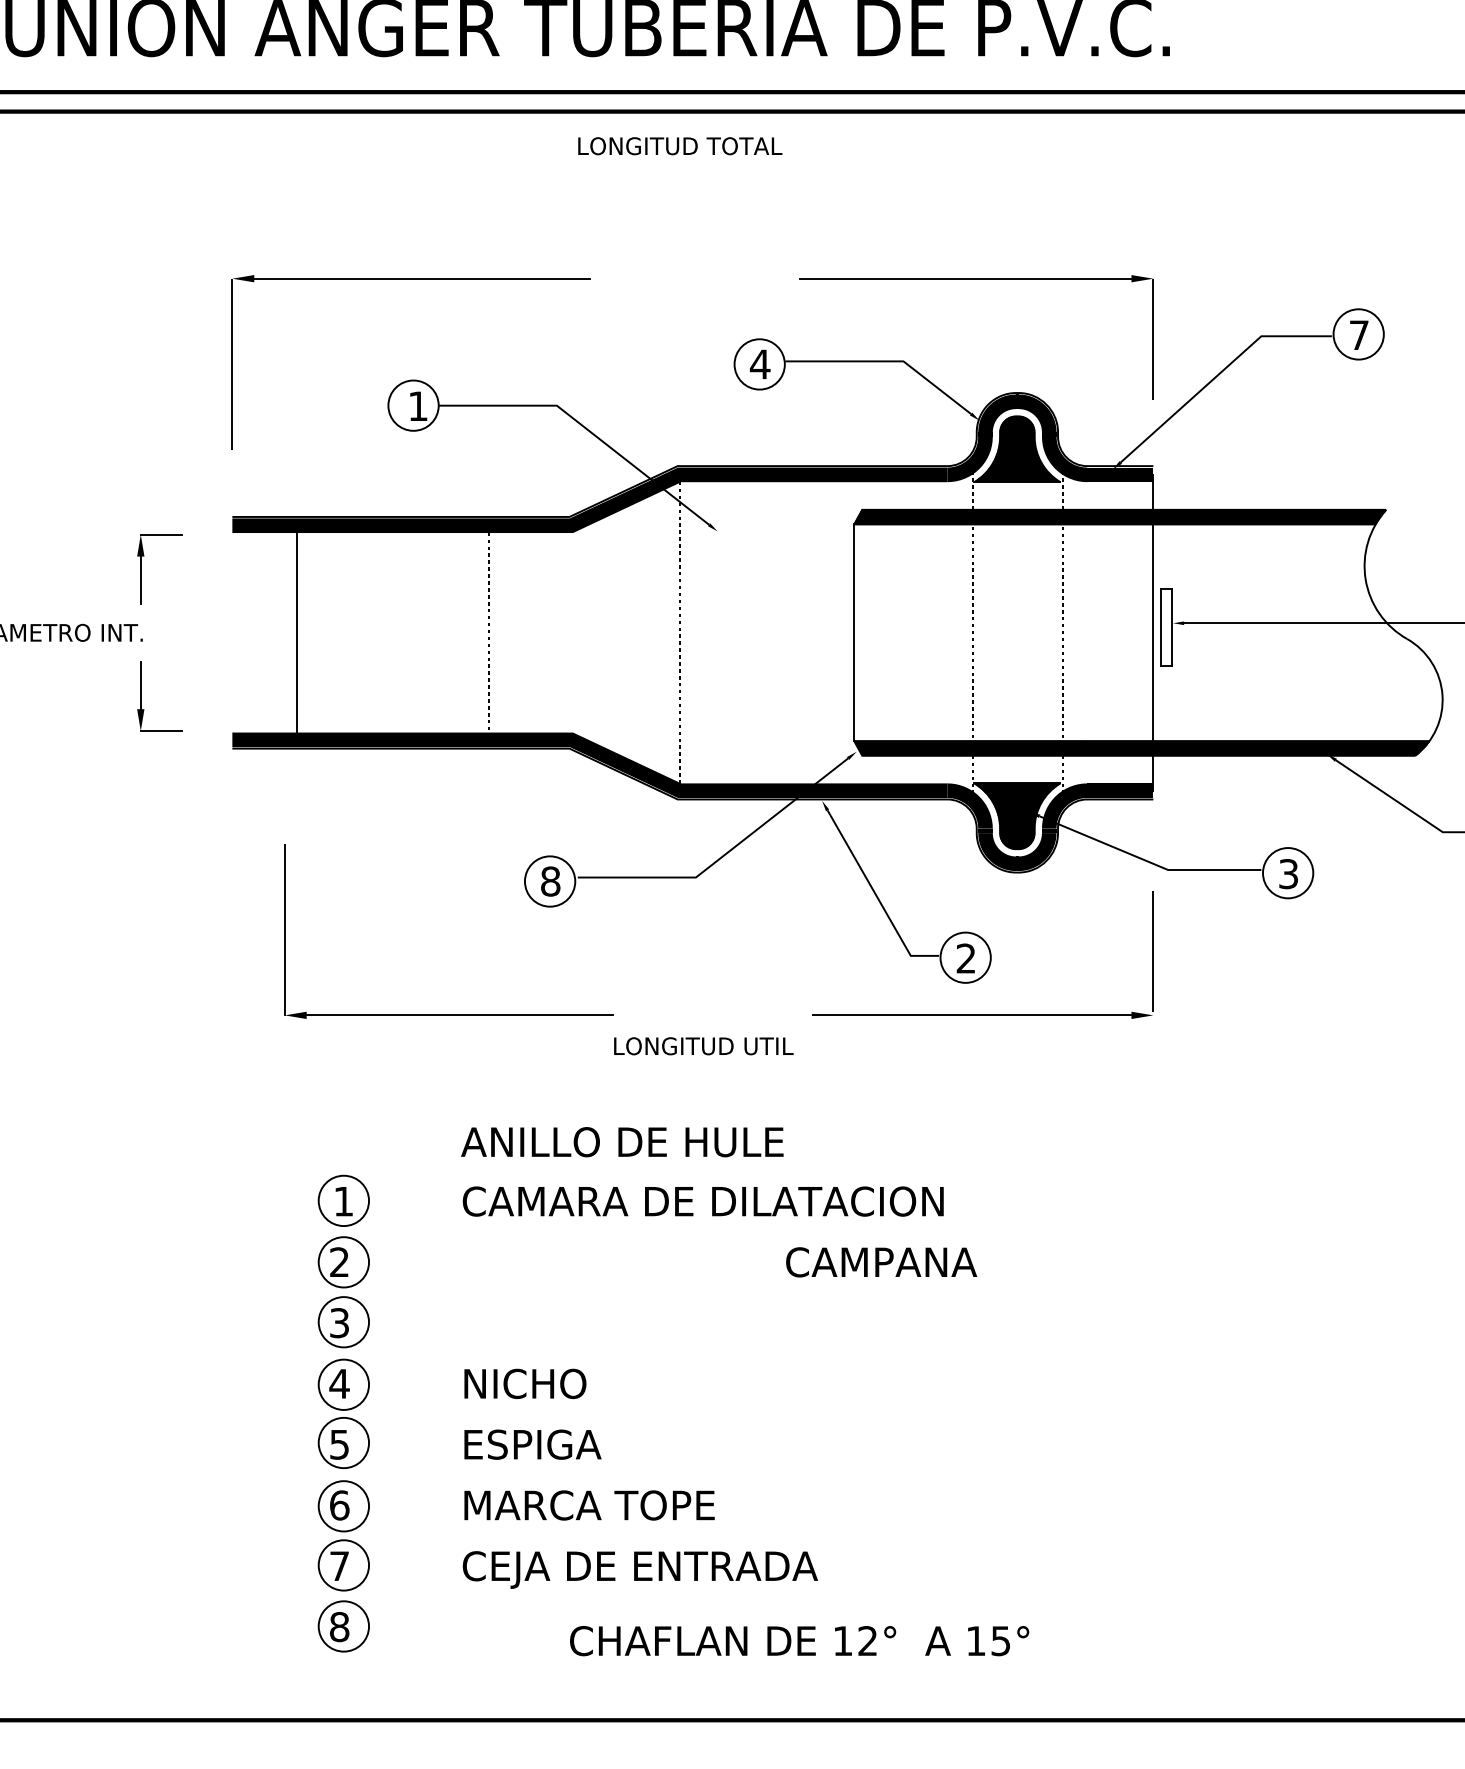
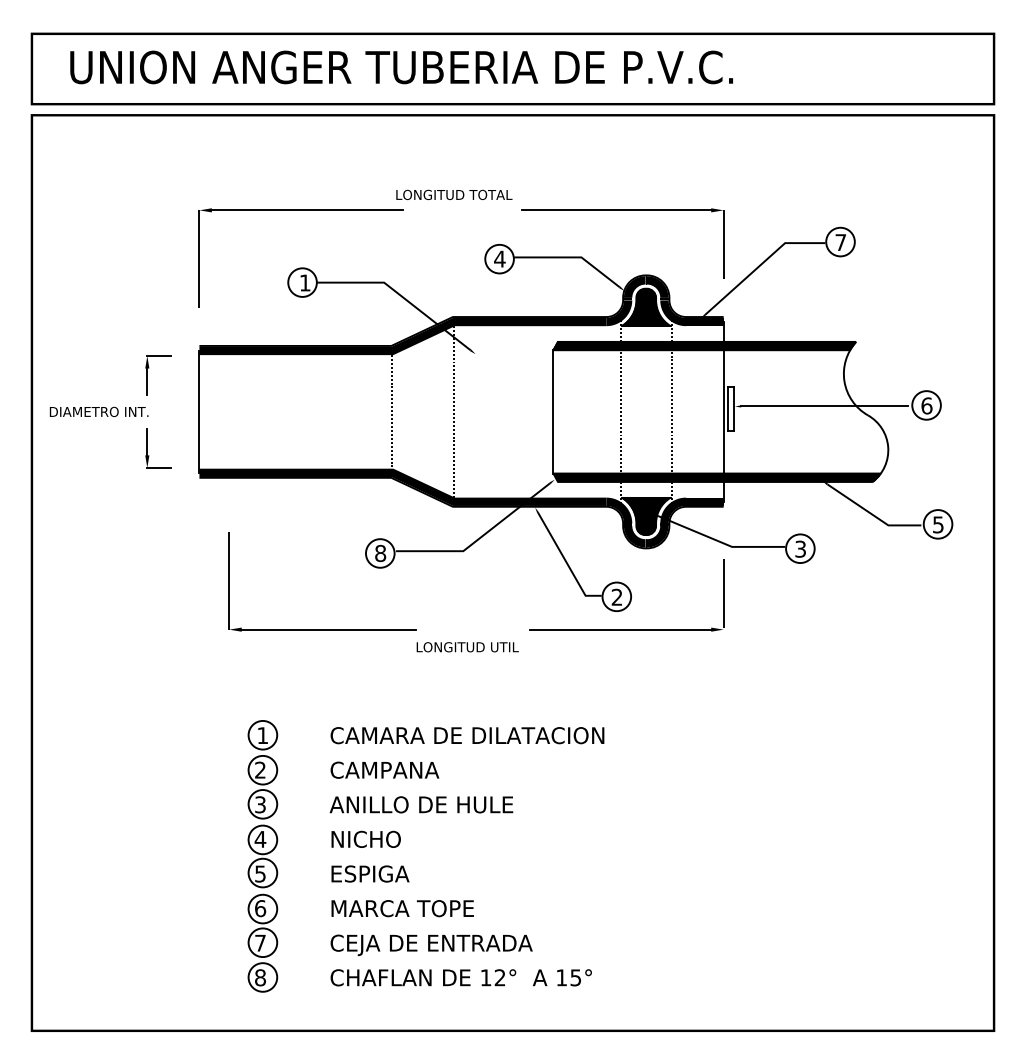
text: (680, 145) -> (454, 194), moved
line: (297, 632) -> (199, 411), moved
line: (488, 632) -> (392, 411), moved
text: (622, 1141) -> (421, 804), moved
text: (880, 1261) -> (384, 769), moved
text: (798, 1640) -> (460, 977), moved

